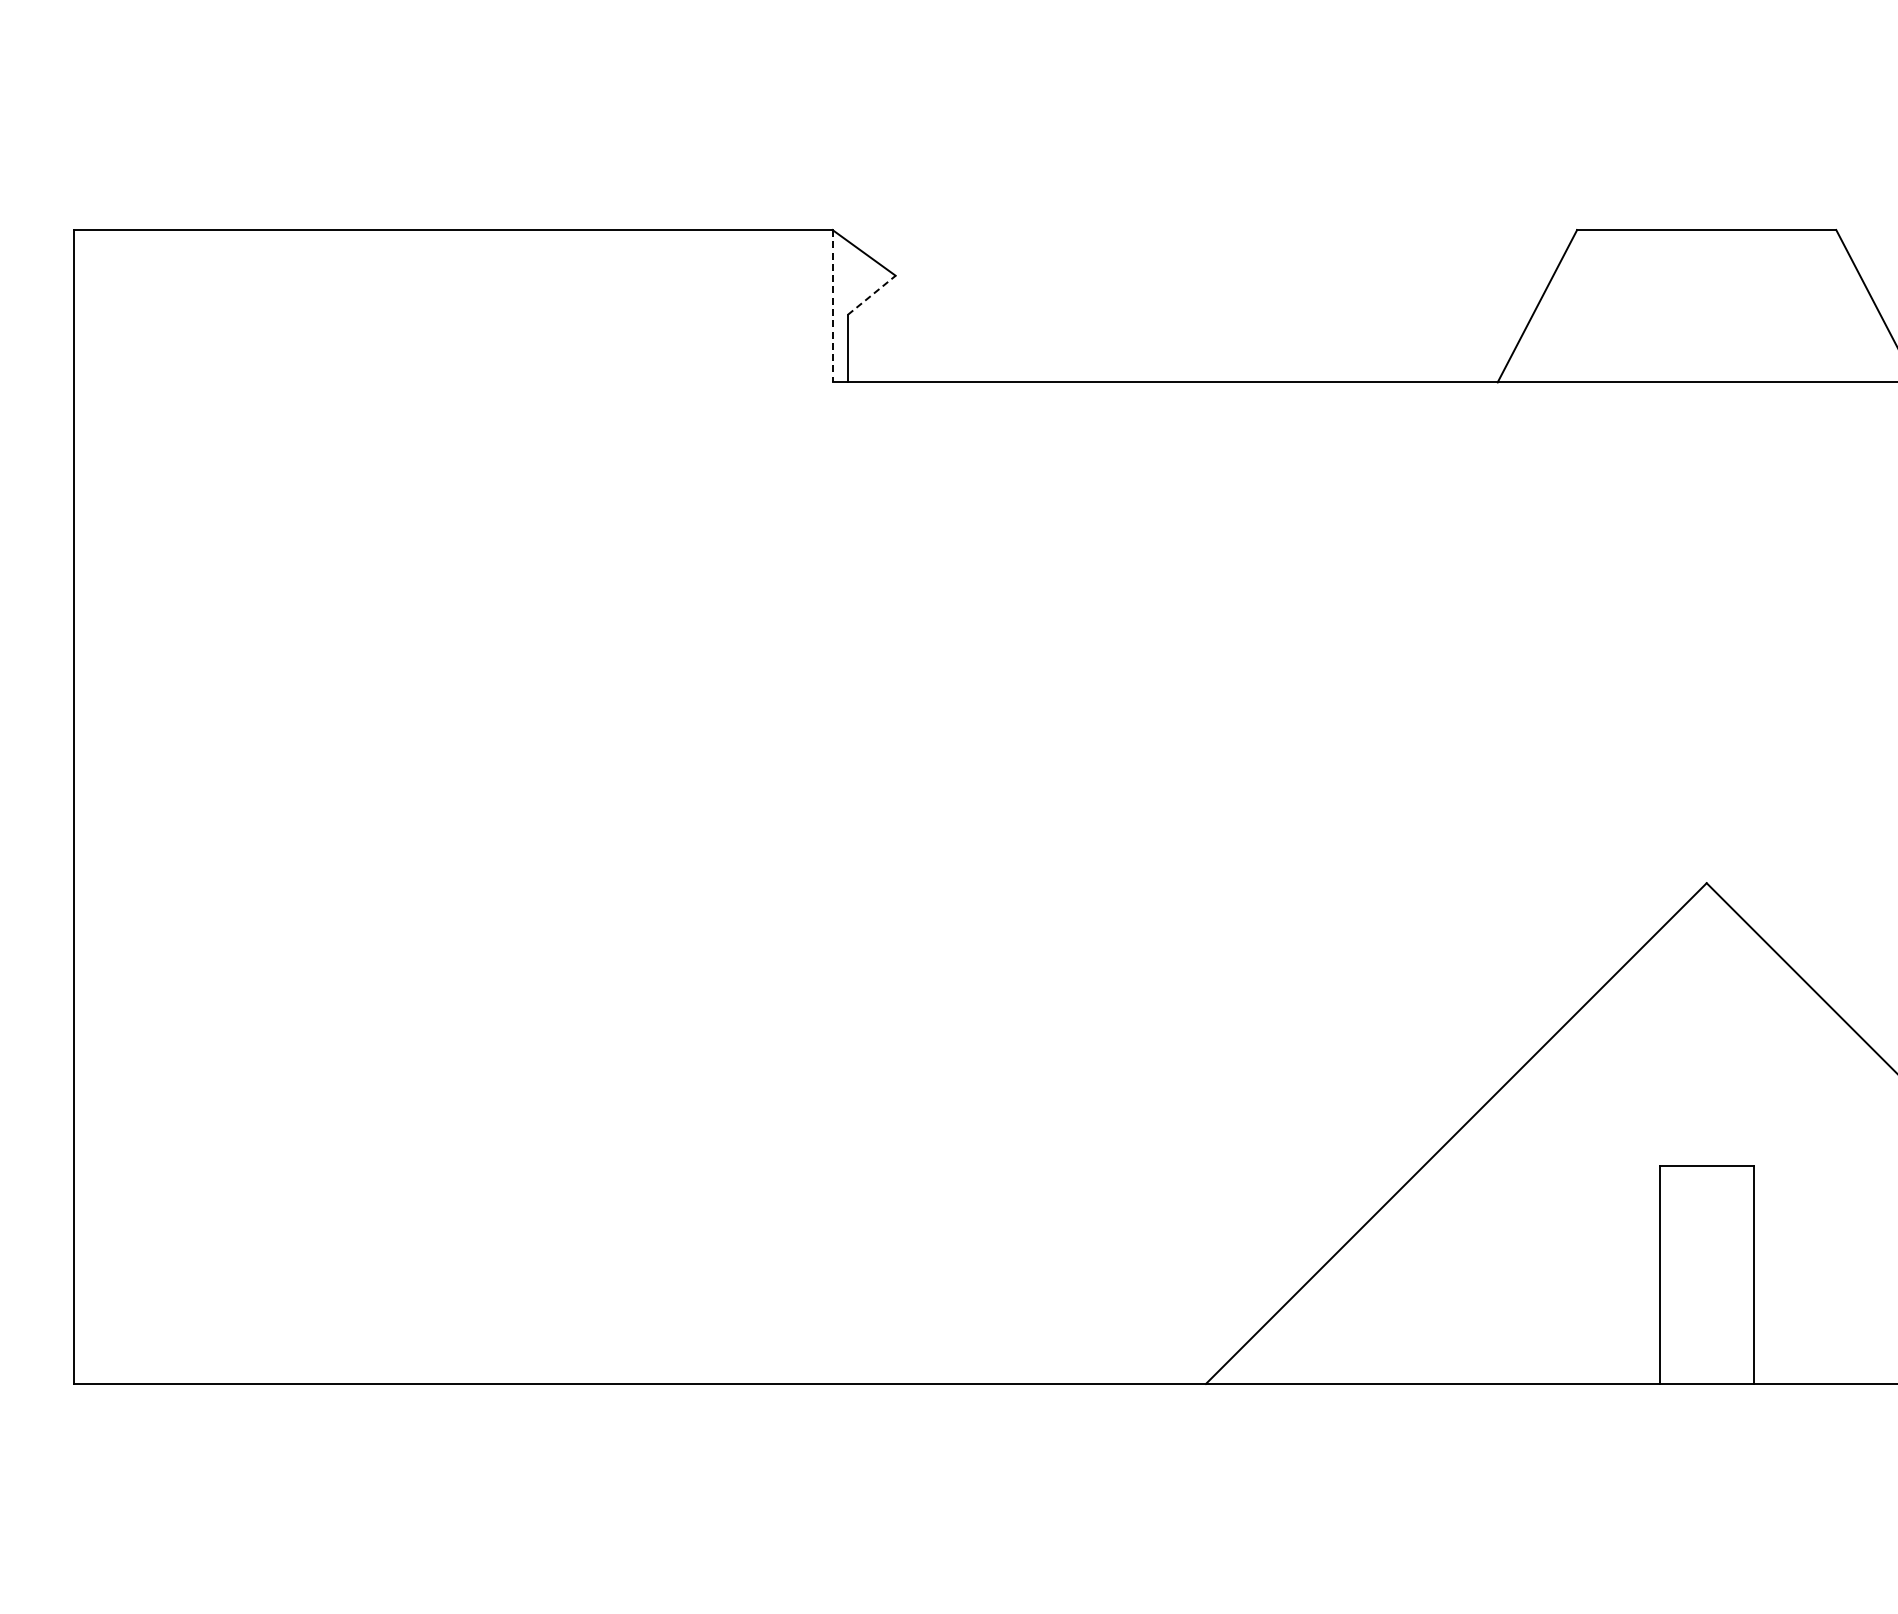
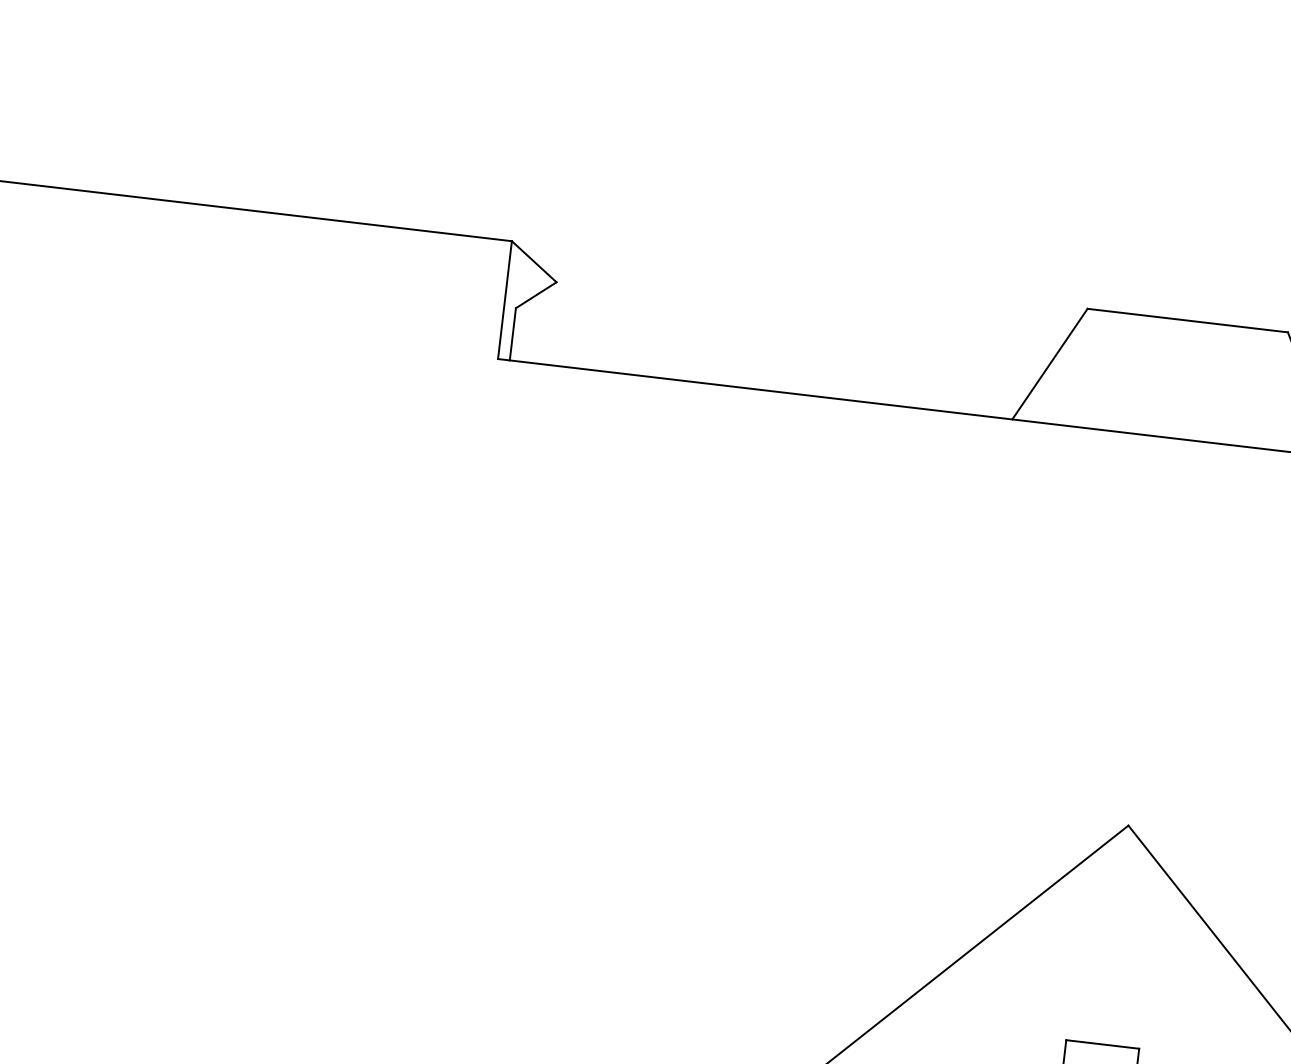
line: (871, 295) -> (536, 295), dashed -> solid
line: (832, 306) -> (504, 300), dashed -> solid

